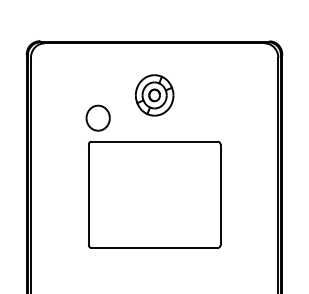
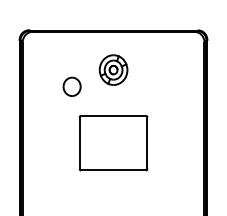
part: (154, 194) -> (113, 142), size x0.7

